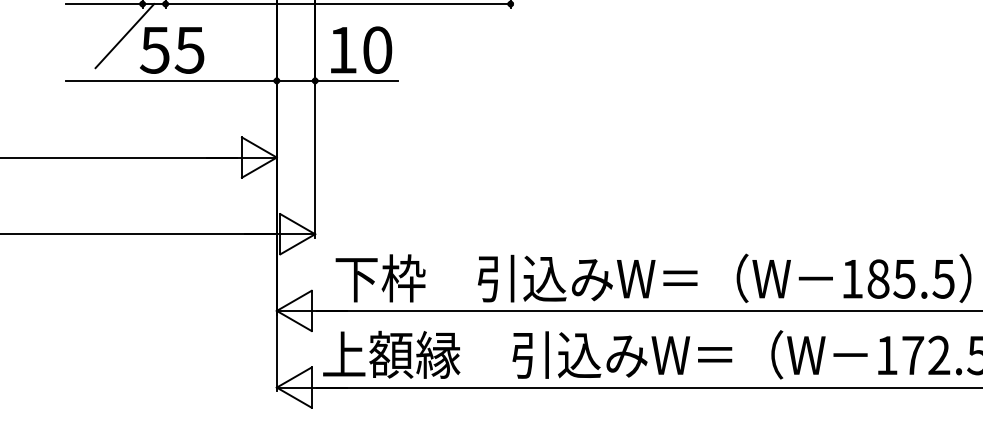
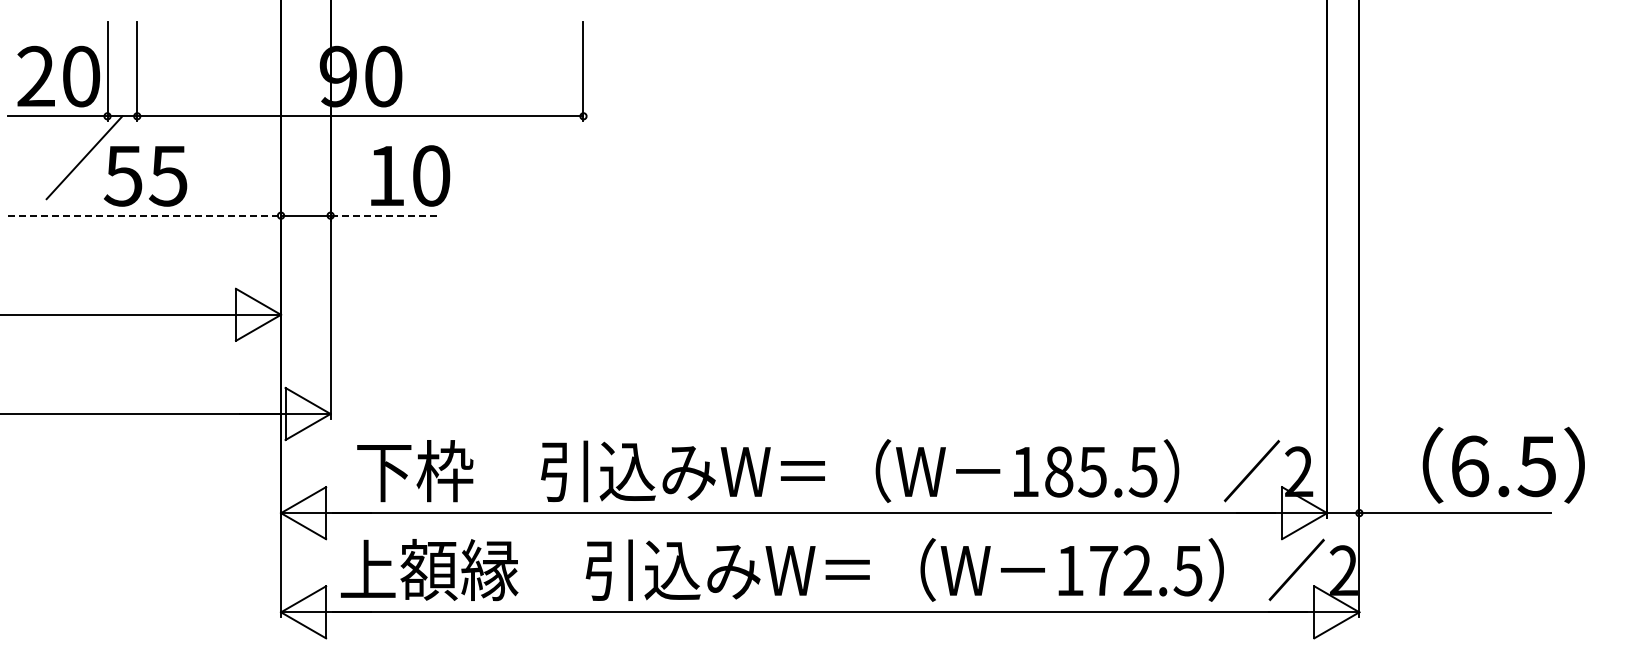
text: (361, 49) -> (410, 175), moved
line: (172, 80) -> (145, 215), solid -> dashed
line: (356, 80) -> (384, 215), solid -> dashed

